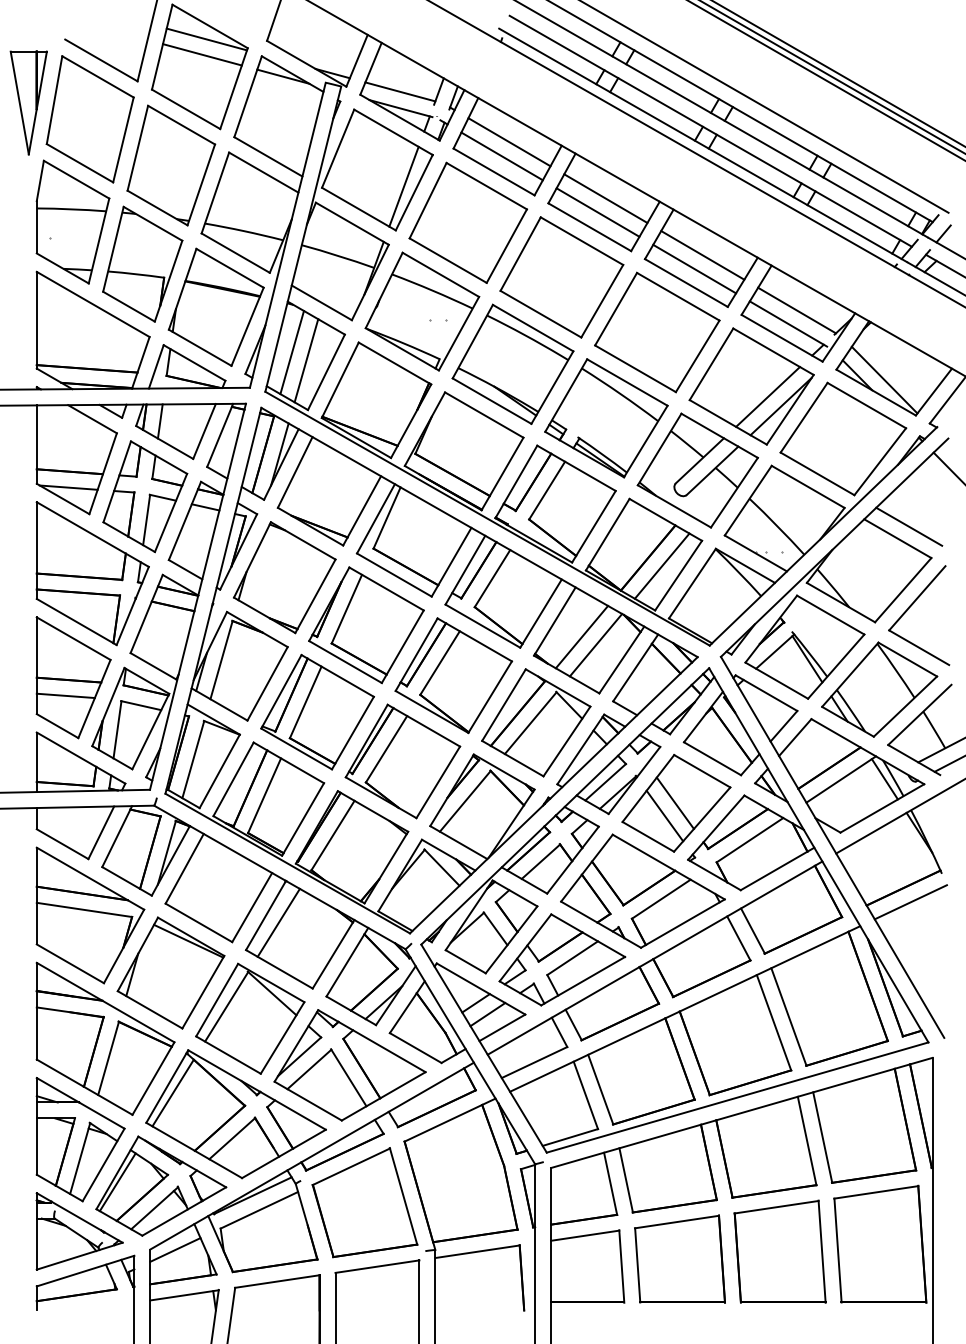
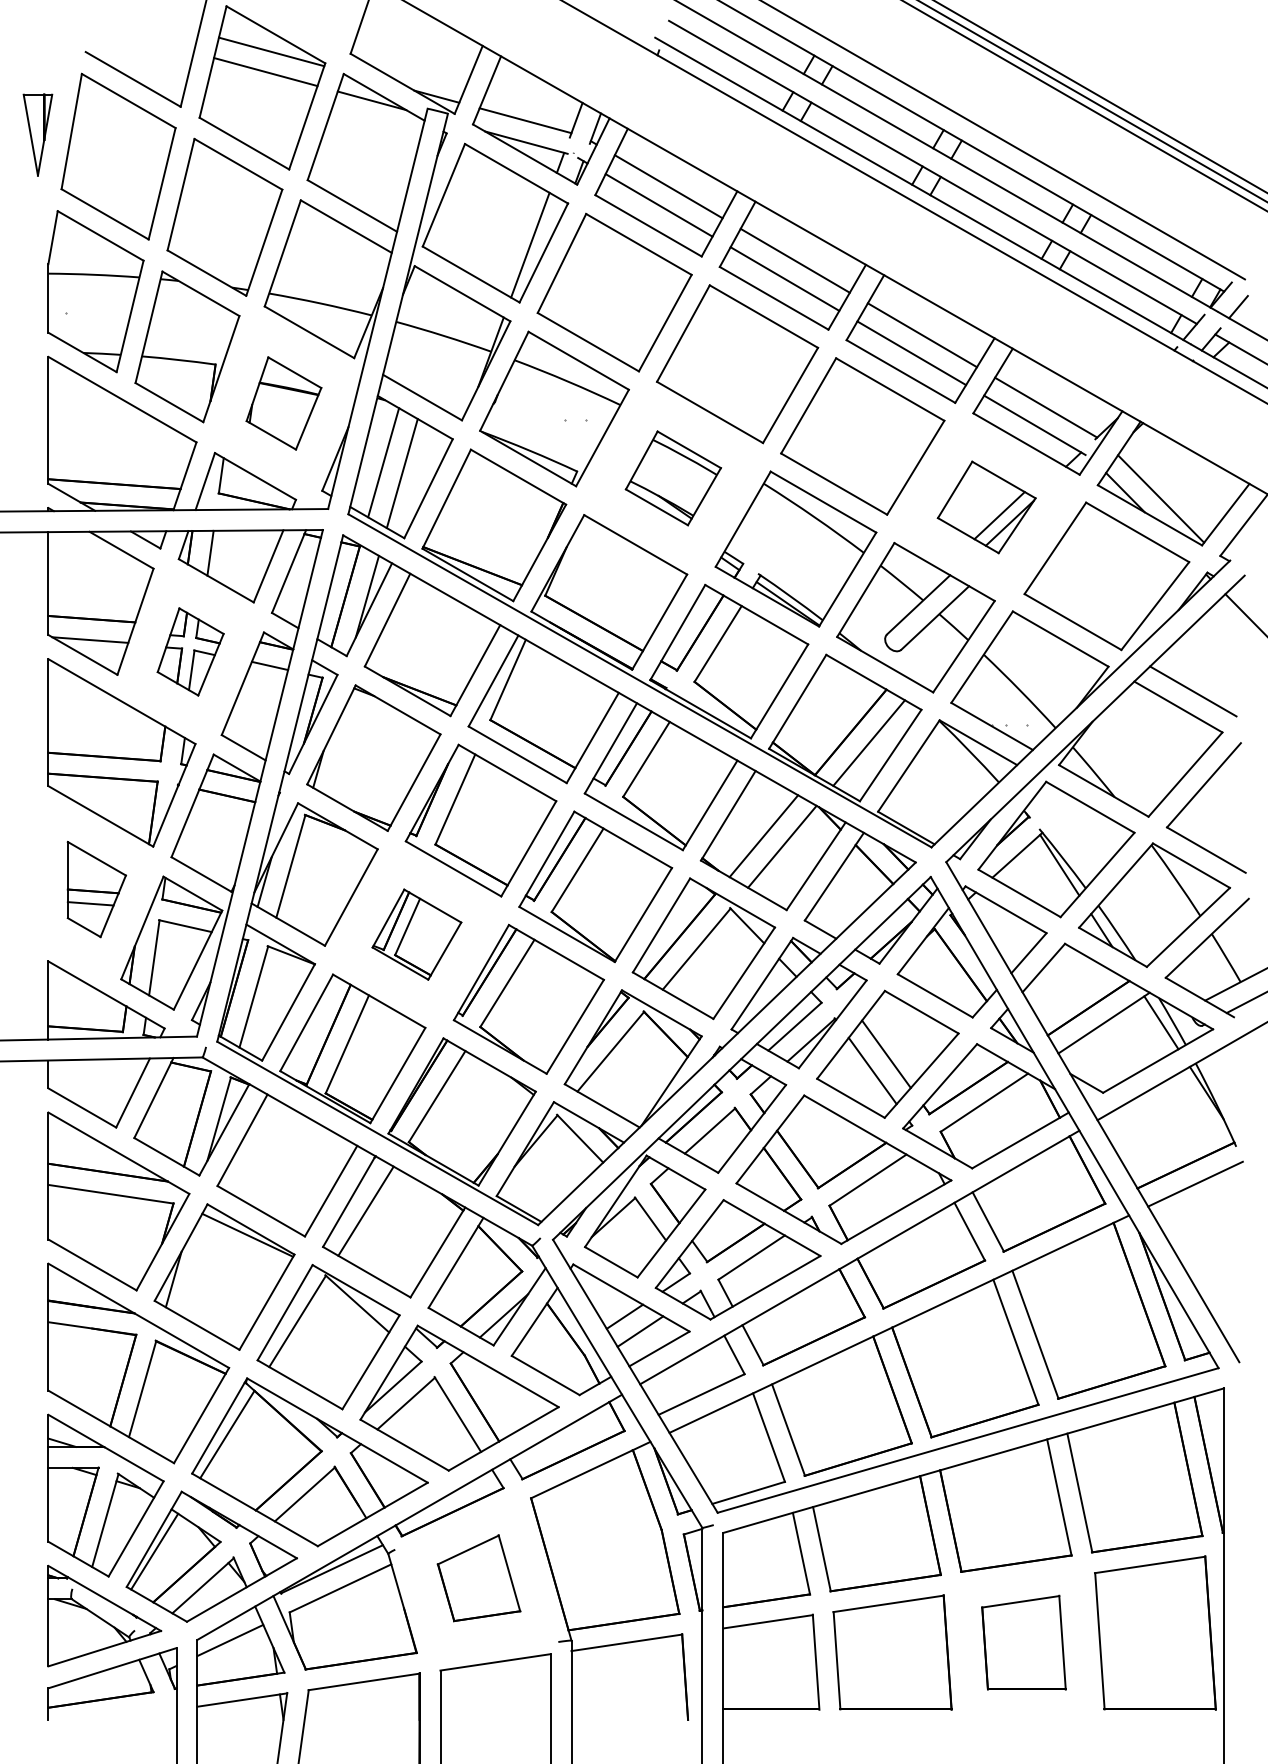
part: (28, 102) -> (37, 134), size x0.6
part: (215, 307) -> (283, 403), size x0.6
part: (513, 364) -> (673, 478), size x0.6
part: (751, 386) -> (986, 507), size x0.6
part: (145, 496) -> (190, 651), size x0.6
part: (73, 677) -> (96, 889), size x0.6
part: (317, 712) -> (416, 934), size x0.6
part: (364, 1201) -> (478, 1577), size x0.6
part: (779, 1251) -> (1023, 1642), size x0.7

